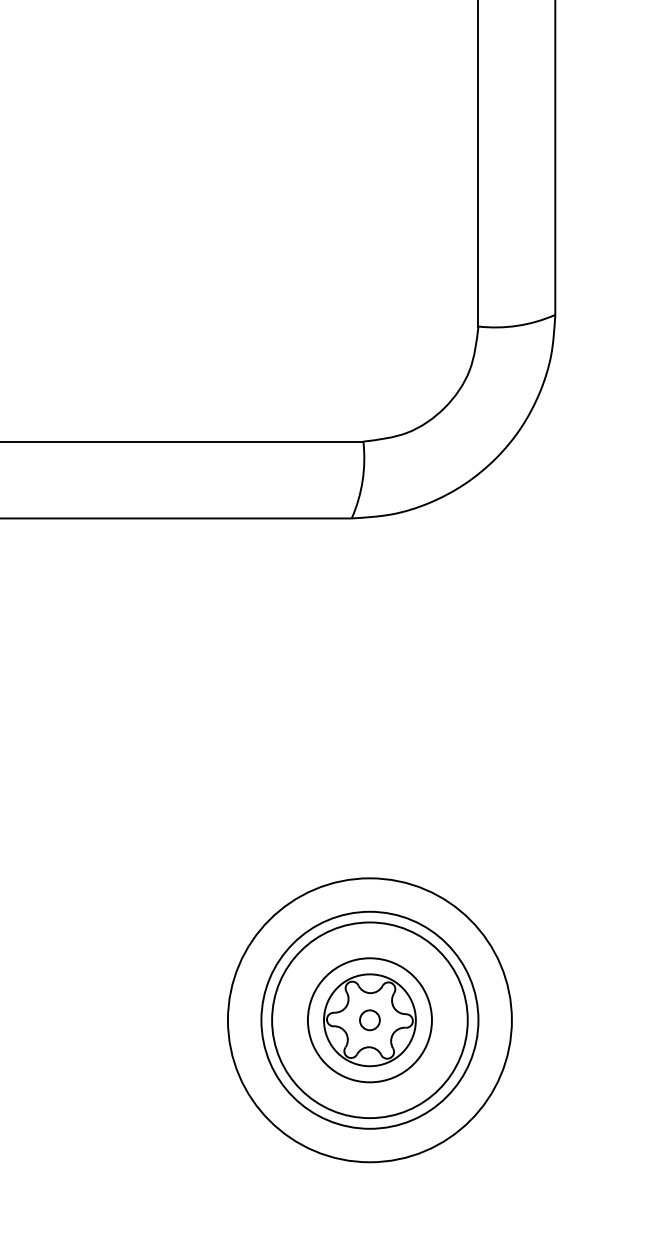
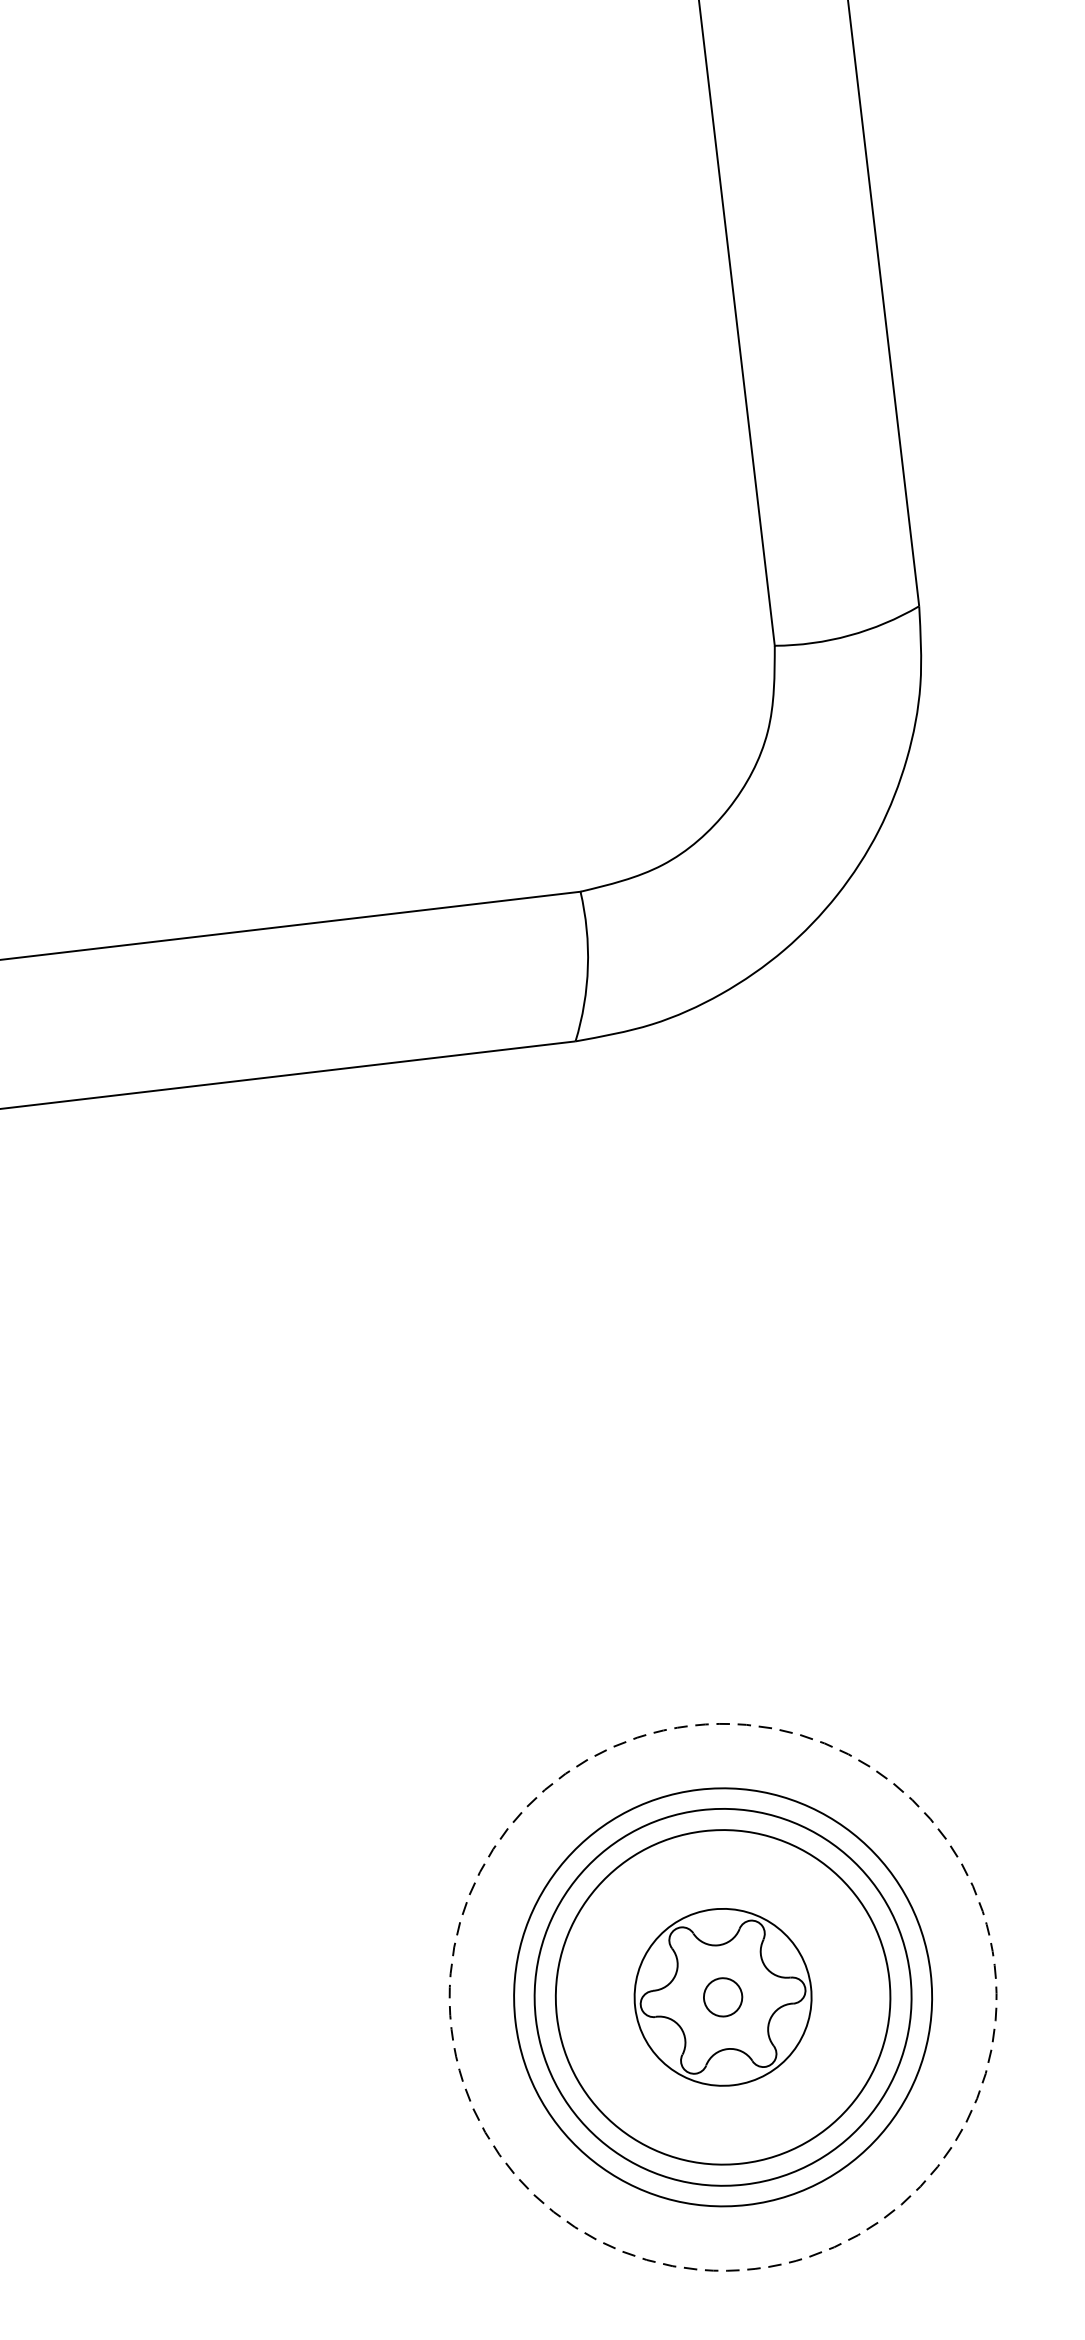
circle: (369, 1020) -> (722, 1997), size x1.4
circle: (369, 1020) -> (722, 1997), solid -> dashed

